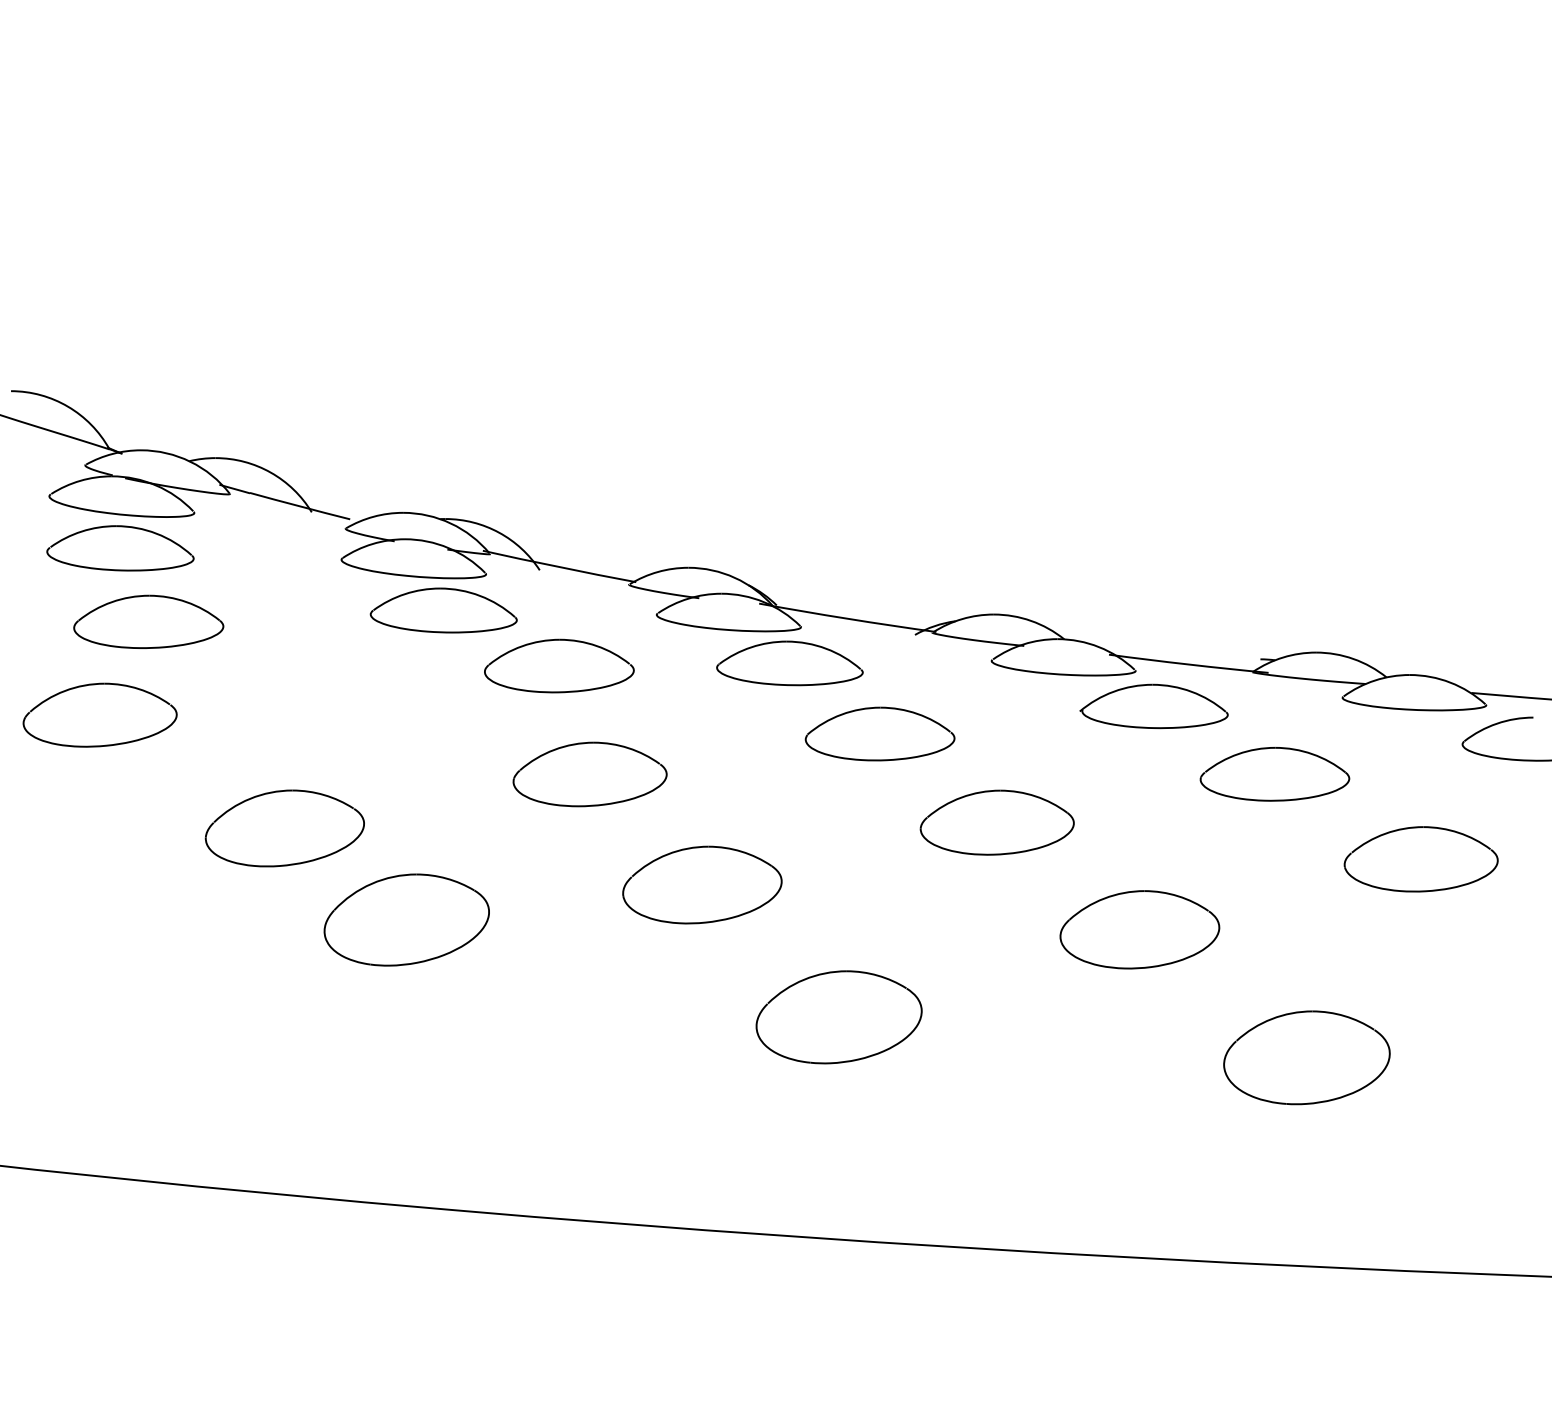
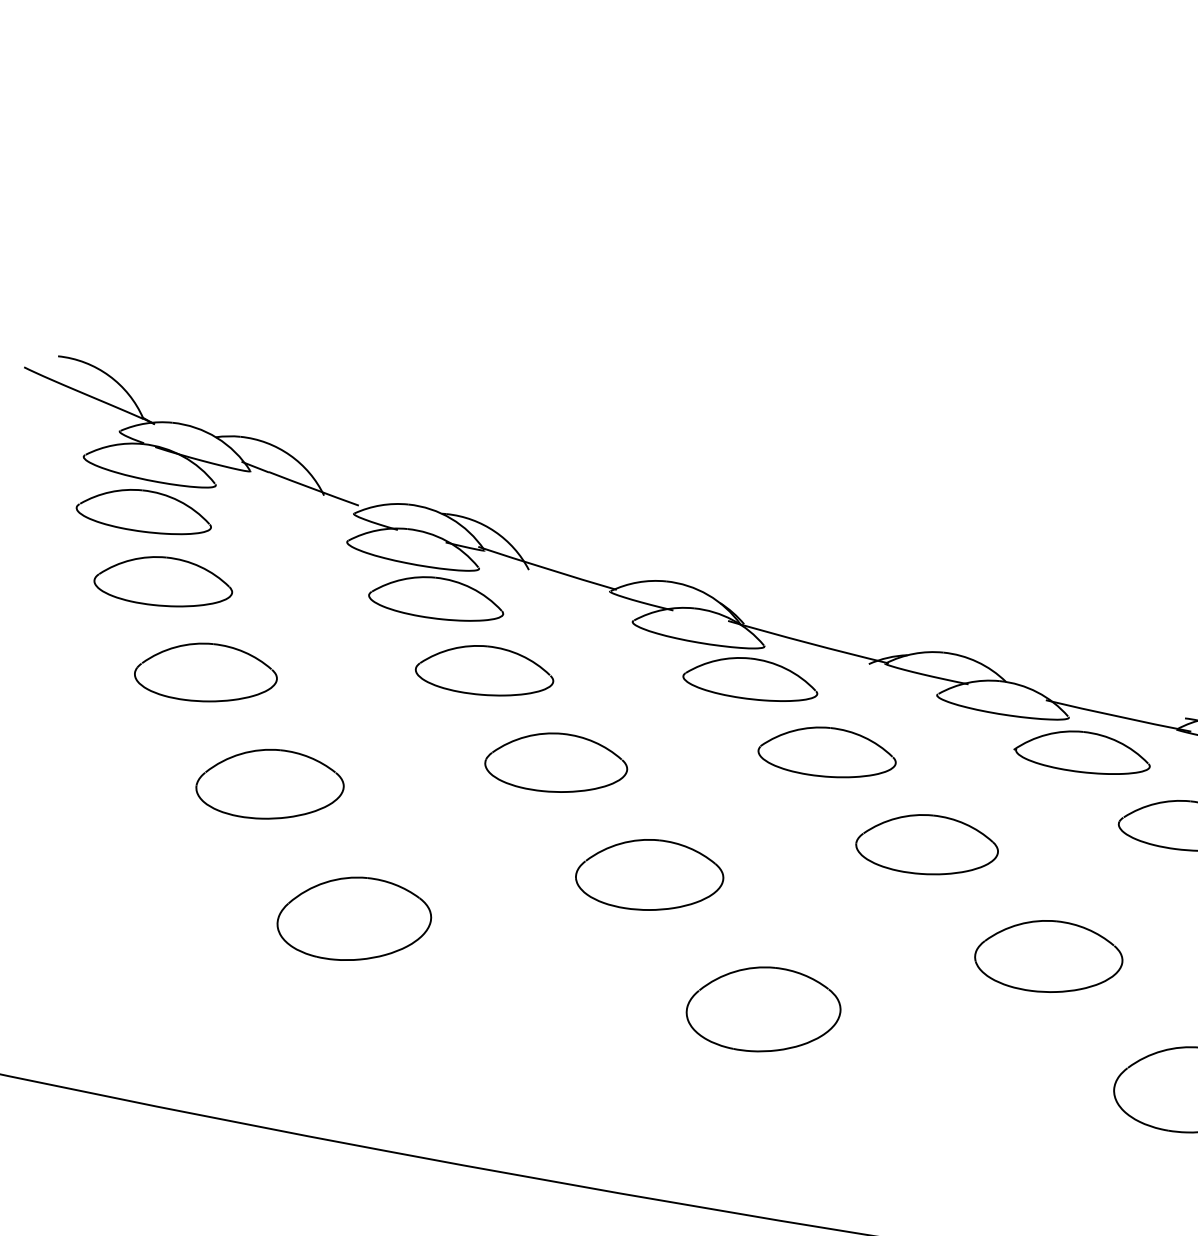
part: (559, 665) -> (485, 670), moved
part: (99, 714) -> (205, 672), moved
part: (406, 919) -> (354, 918), moved

